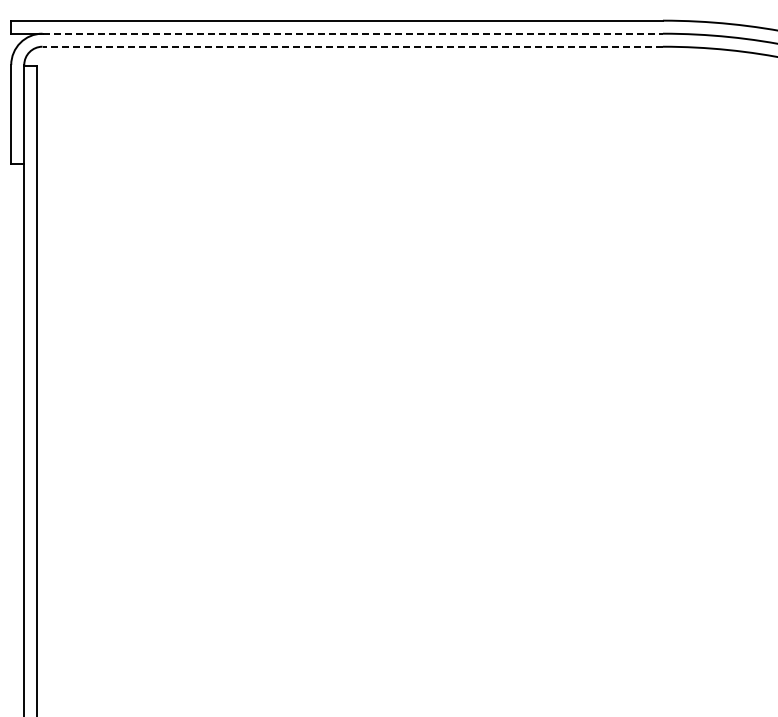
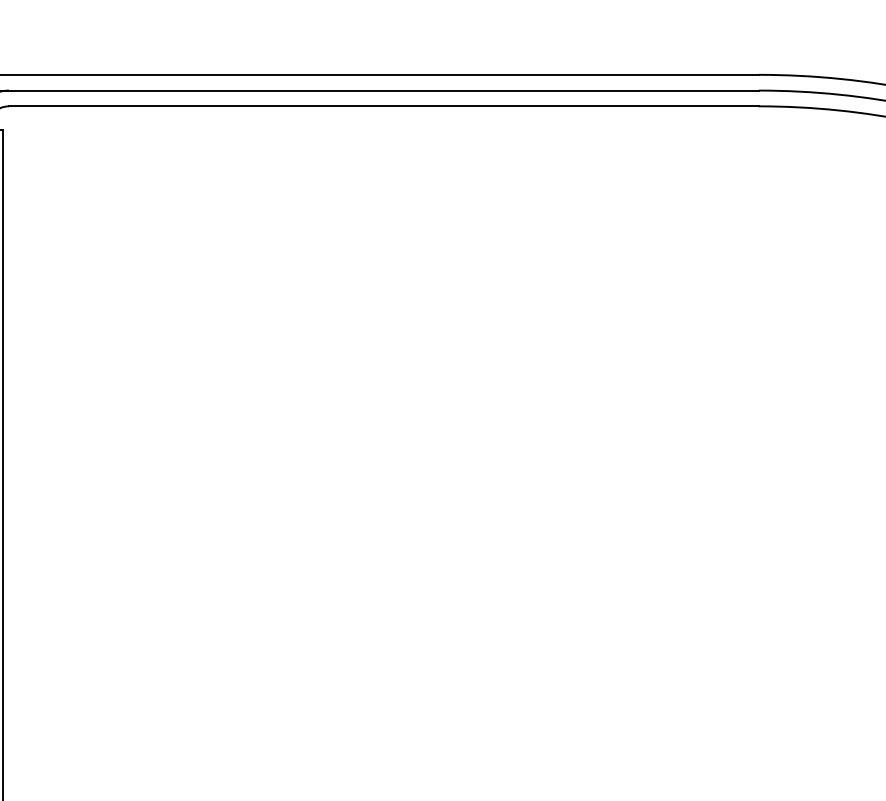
line: (353, 33) -> (384, 90), dashed -> solid
line: (352, 46) -> (383, 106), dashed -> solid

